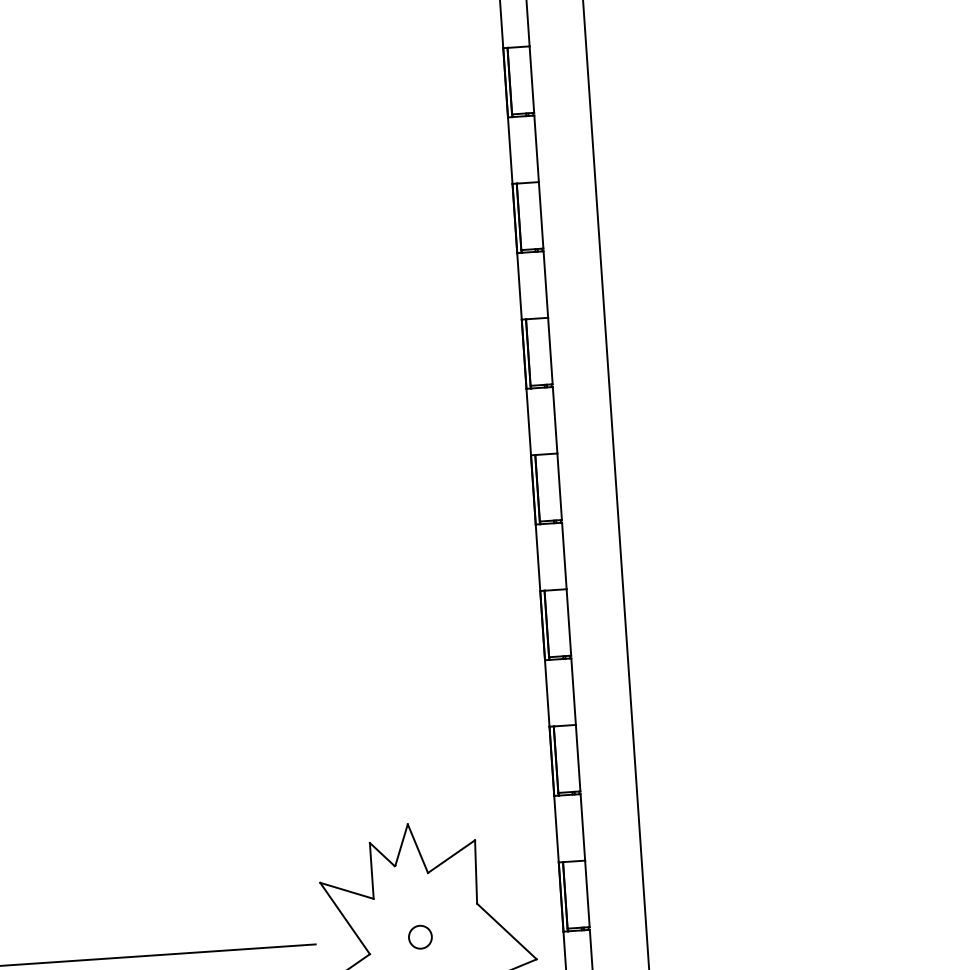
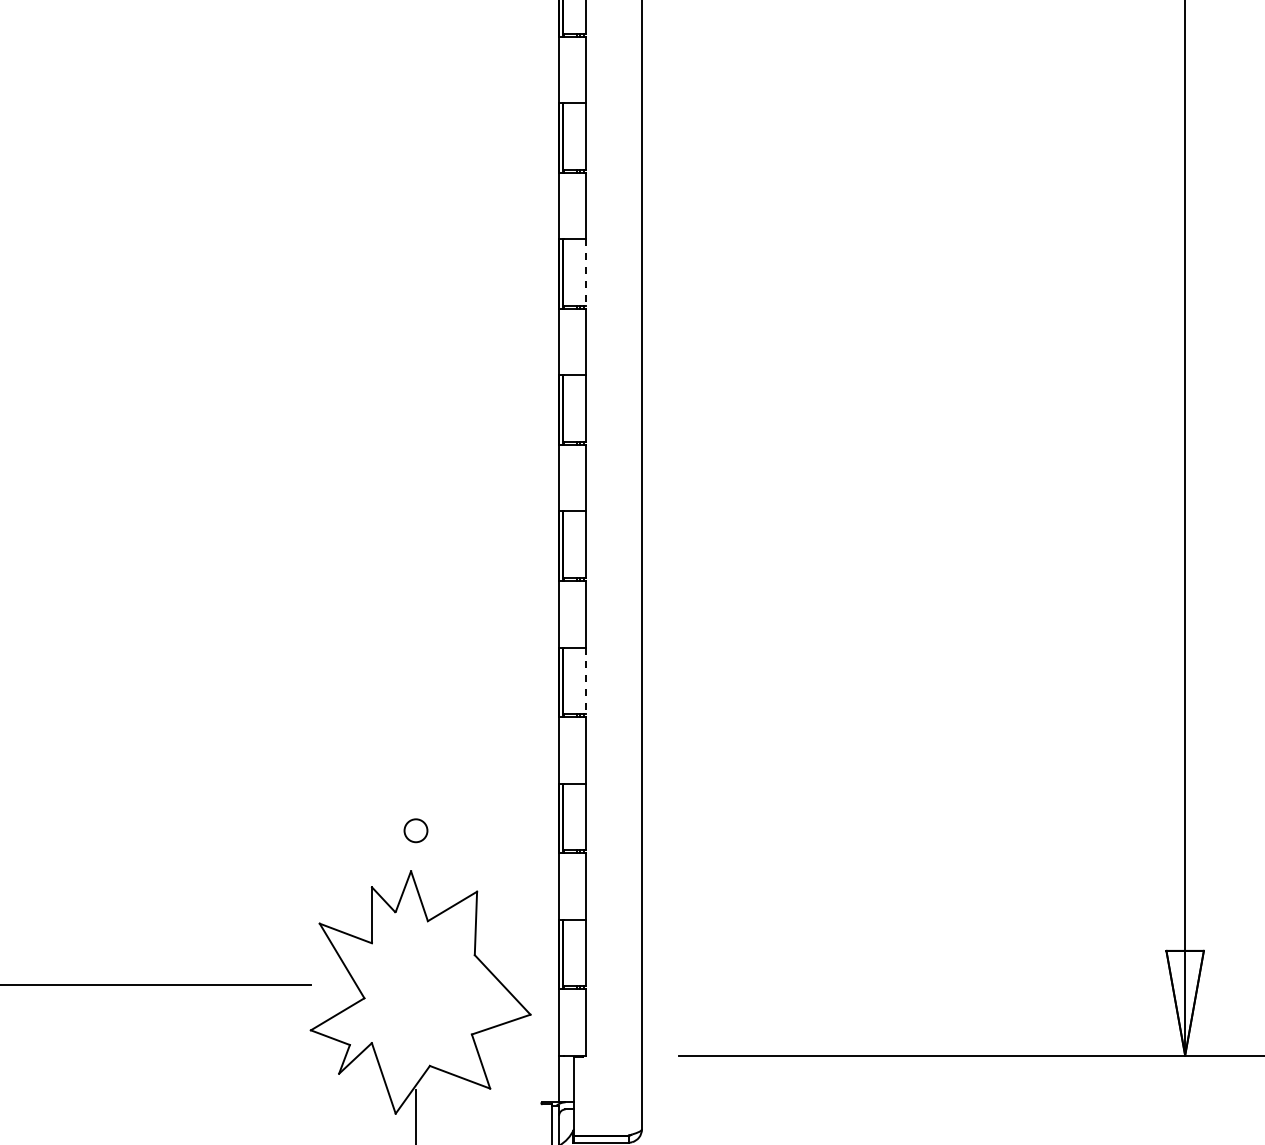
line: (541, 216) -> (585, 273), solid -> dashed
line: (568, 623) -> (585, 681), solid -> dashed
circle: (419, 936) -> (415, 830), moved

